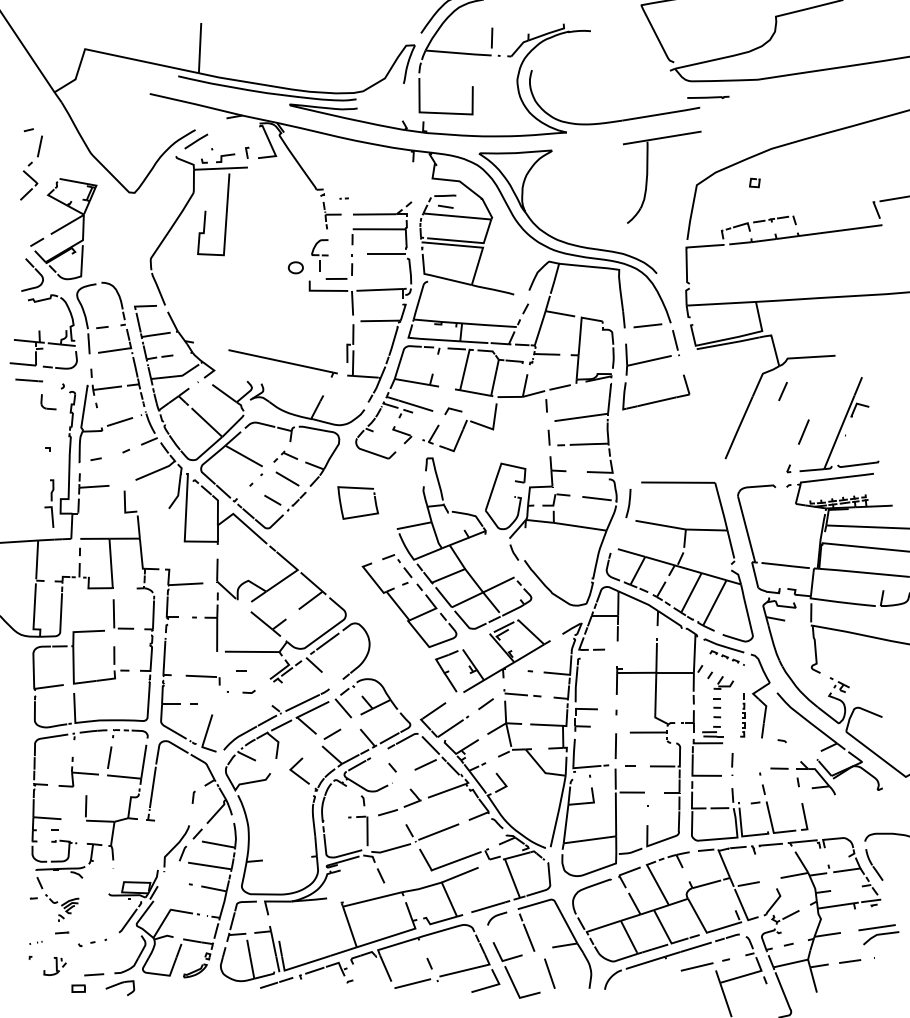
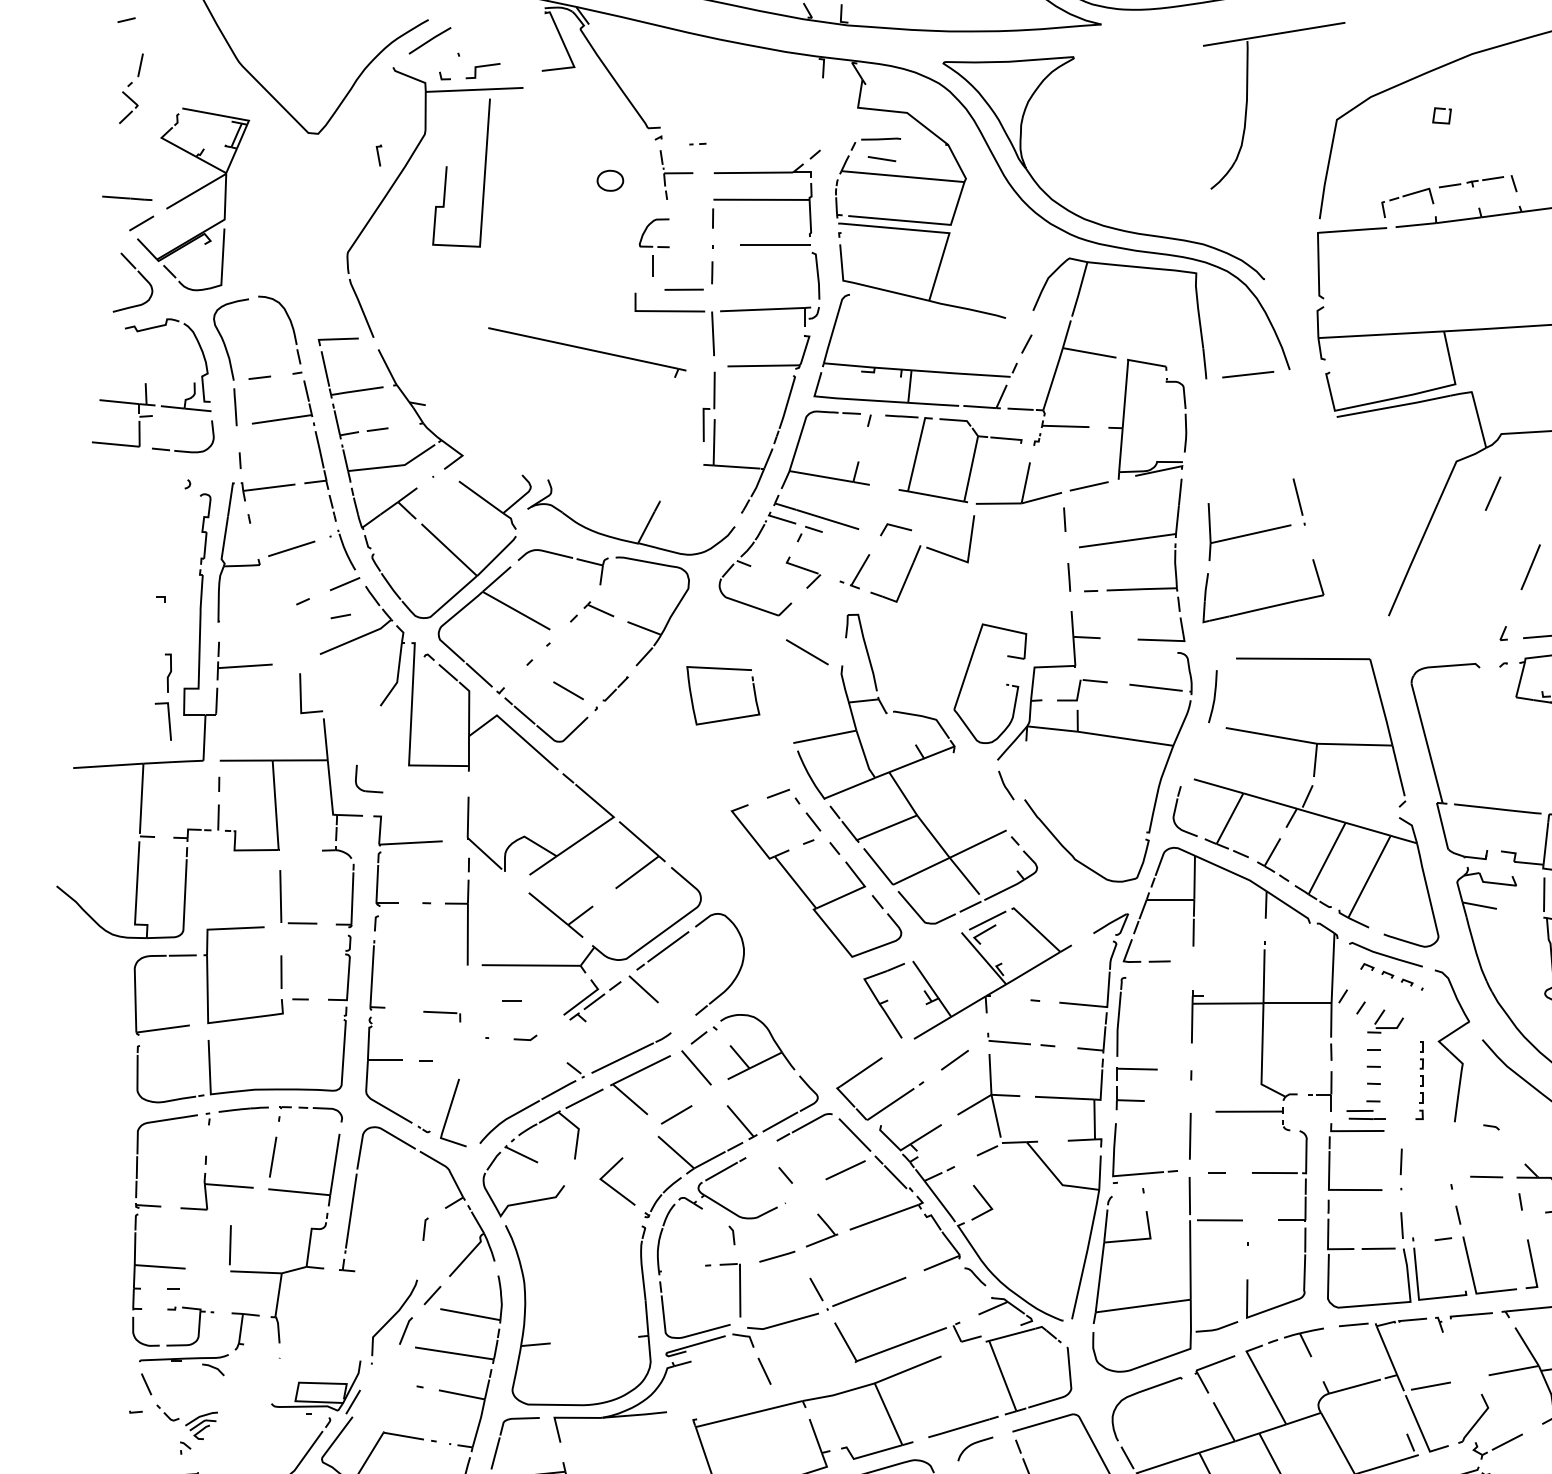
line: (247, 152) -> (379, 154), moved
part: (31, 167) -> (131, 87), size x0.6
part: (295, 267) -> (609, 180), moved
part: (652, 361) -> (1256, 535), moved
part: (282, 363) -> (586, 352), moved
line: (28, 380) -> (125, 198), moved
part: (48, 402) -> (368, 779), moved
line: (95, 458) -> (339, 615), moved
line: (287, 478) -> (807, 651), moved
part: (202, 679) -> (441, 1015), size x0.6

